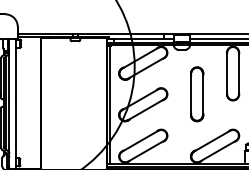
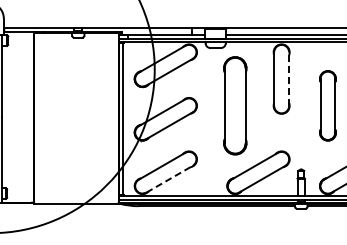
line: (239, 73) -> (289, 79), solid -> dashed
part: (197, 94) -> (235, 105), size x1.4
line: (146, 151) -> (169, 179), solid -> dashed

